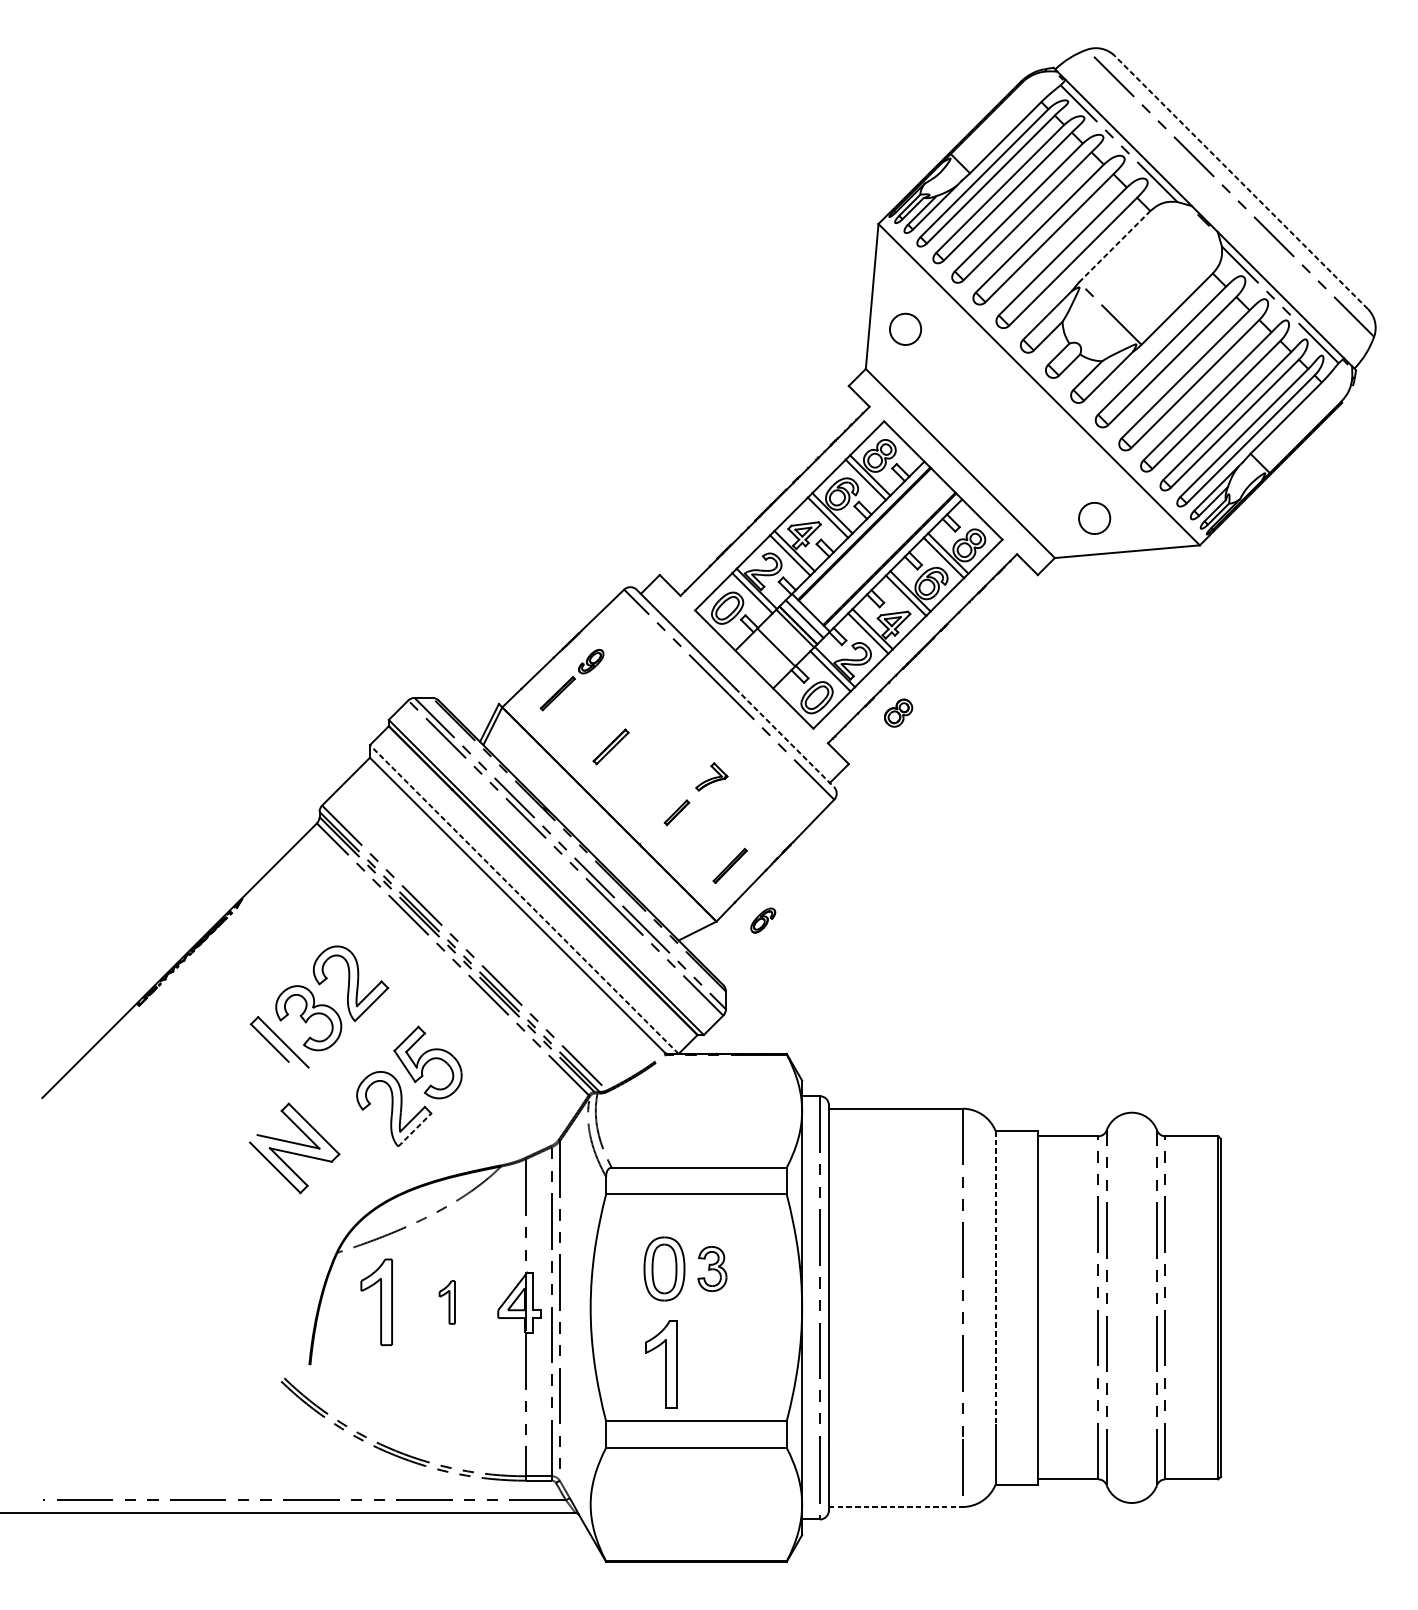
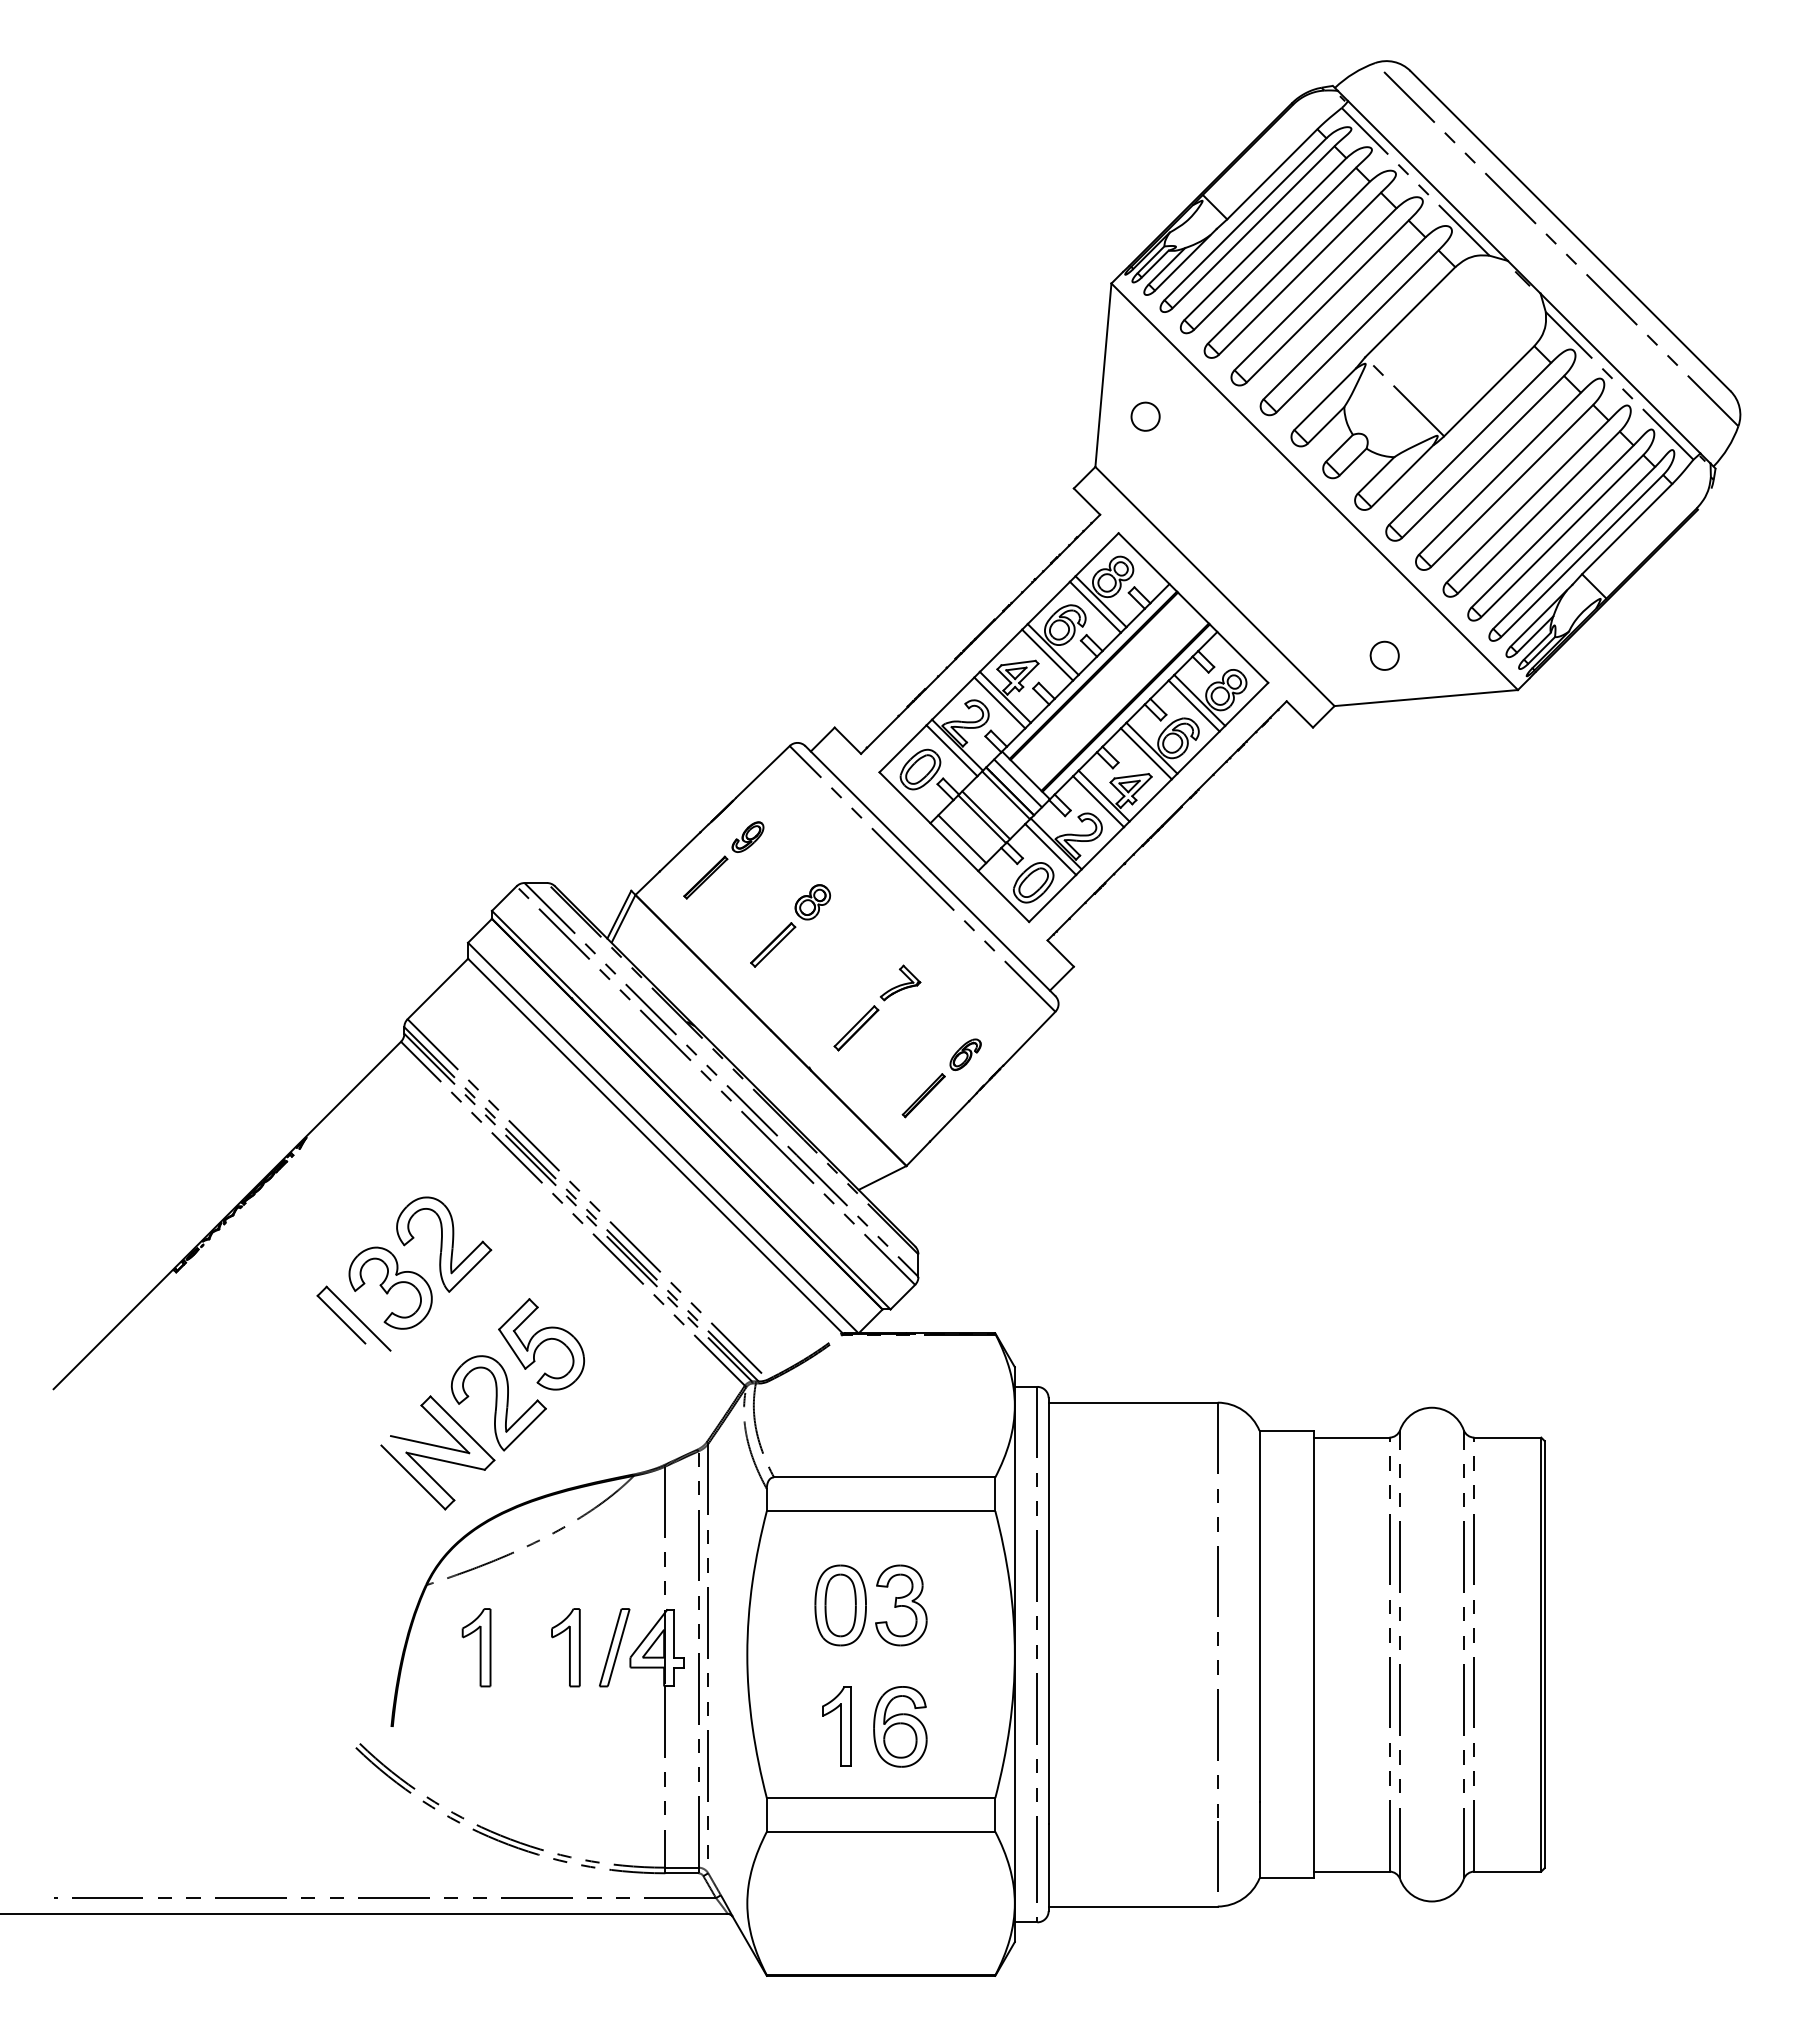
line: (1241, 182) -> (1570, 230), dashed -> solid
line: (1114, 246) -> (1410, 312), dashed -> solid
part: (905, 329) -> (1145, 416), size x0.71
part: (1094, 518) -> (1384, 655), size x0.71
line: (779, 644) -> (986, 815), added
line: (760, 663) -> (962, 839), added
part: (898, 713) -> (812, 902), moved
line: (785, 737) -> (993, 933), dashed -> solid
part: (676, 812) -> (856, 1028), size x1.43
line: (524, 899) -> (663, 1137), dashed -> solid
part: (763, 920) -> (965, 1054), moved
line: (415, 1129) -> (525, 1429), dashed -> solid
part: (294, 1148) -> (437, 1452), moved
part: (712, 1269) -> (901, 1605), size x1.43
line: (995, 1277) -> (1259, 1616), dashed -> solid
part: (376, 1302) -> (476, 1647), size x0.71
part: (446, 1302) -> (565, 1647), size x1.43
part: (485, 1302) -> (614, 1647), added
part: (661, 1364) -> (836, 1726), size x0.71
part: (711, 1364) -> (900, 1726), added
line: (895, 1506) -> (1133, 1906), dashed -> solid

